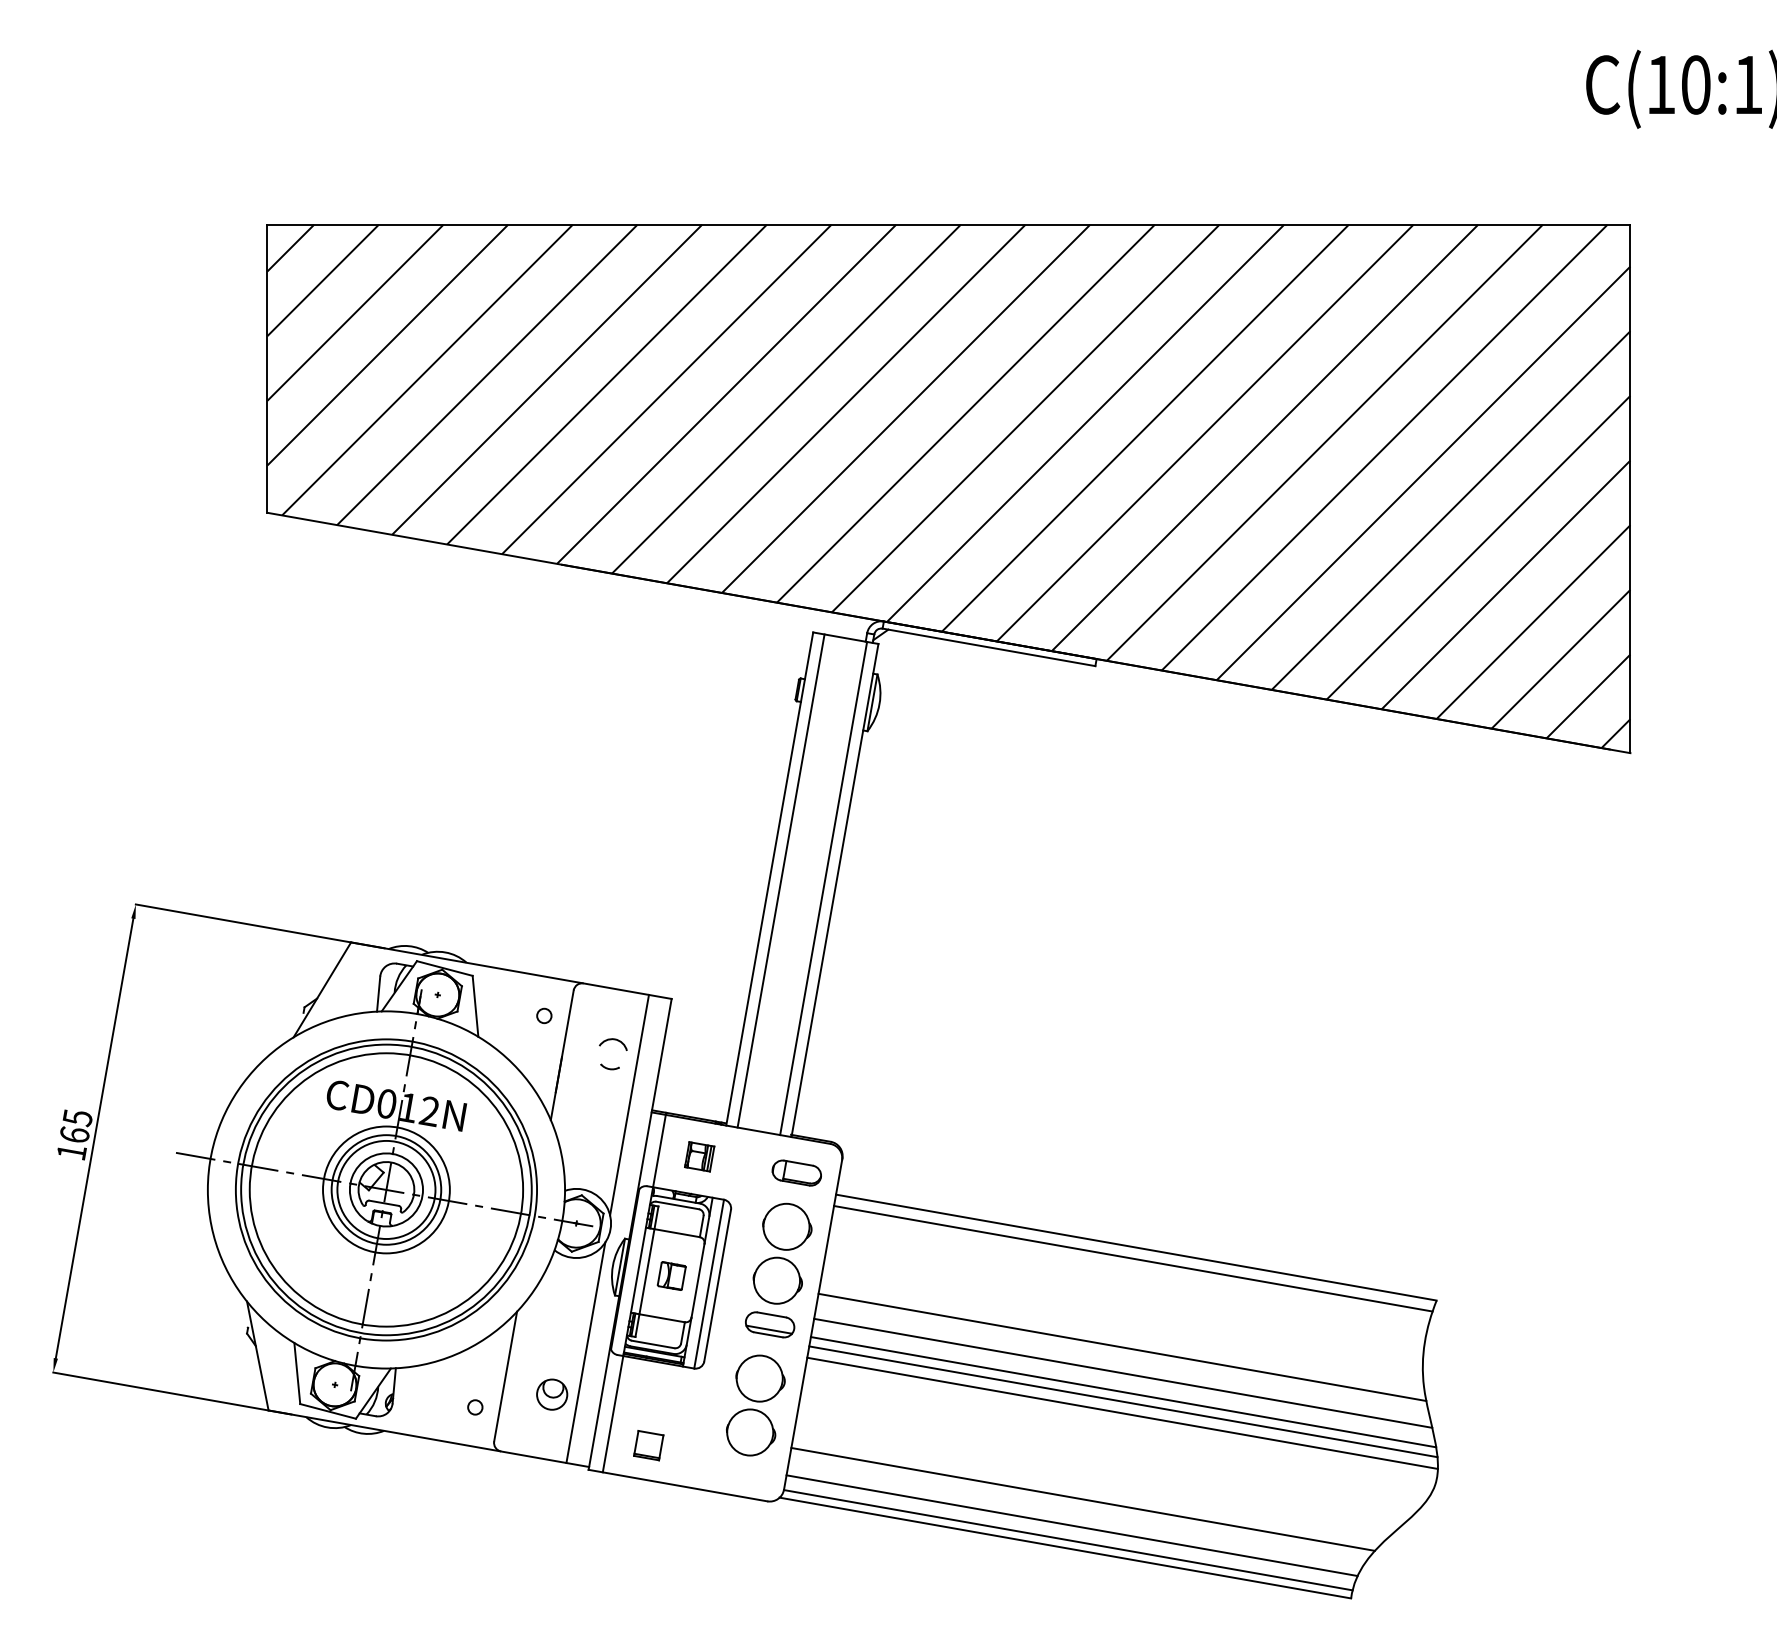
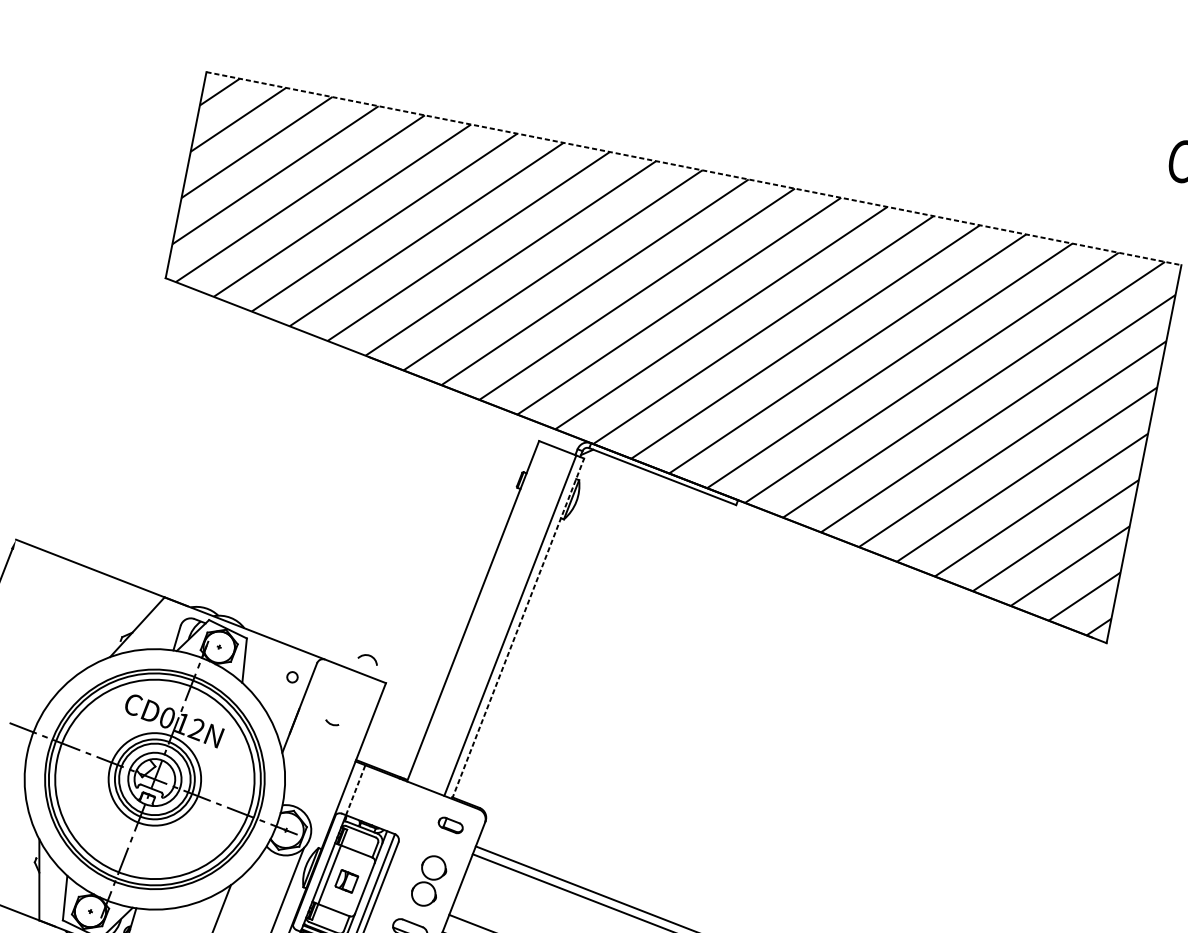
line: (949, 224) -> (694, 168), solid -> dashed
line: (780, 880) -> (480, 613), removed
line: (835, 890) -> (518, 628), solid -> dashed
arc: (613, 1040) -> (368, 656), moved
line: (629, 1104) -> (340, 752), removed
line: (659, 1150) -> (355, 789), solid -> dashed
part: (699, 1156) -> (383, 799), removed
part: (796, 1172) -> (450, 824), size x0.7
part: (782, 1253) -> (429, 880), size x0.7

